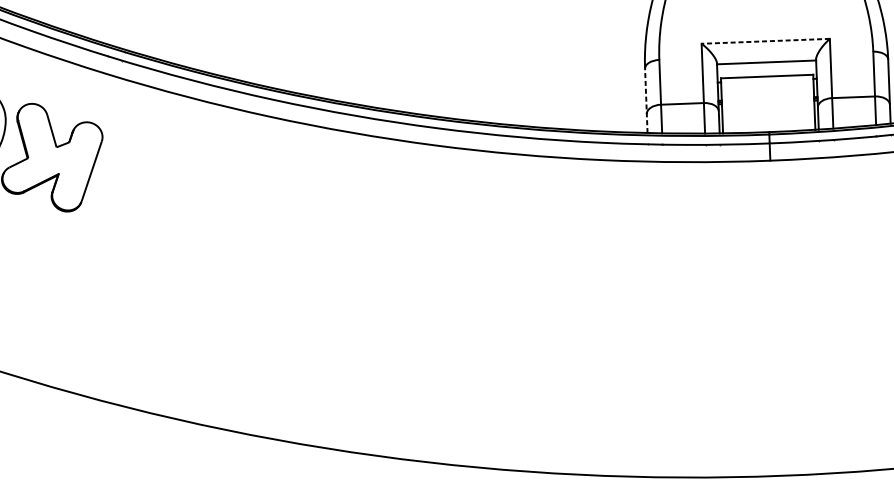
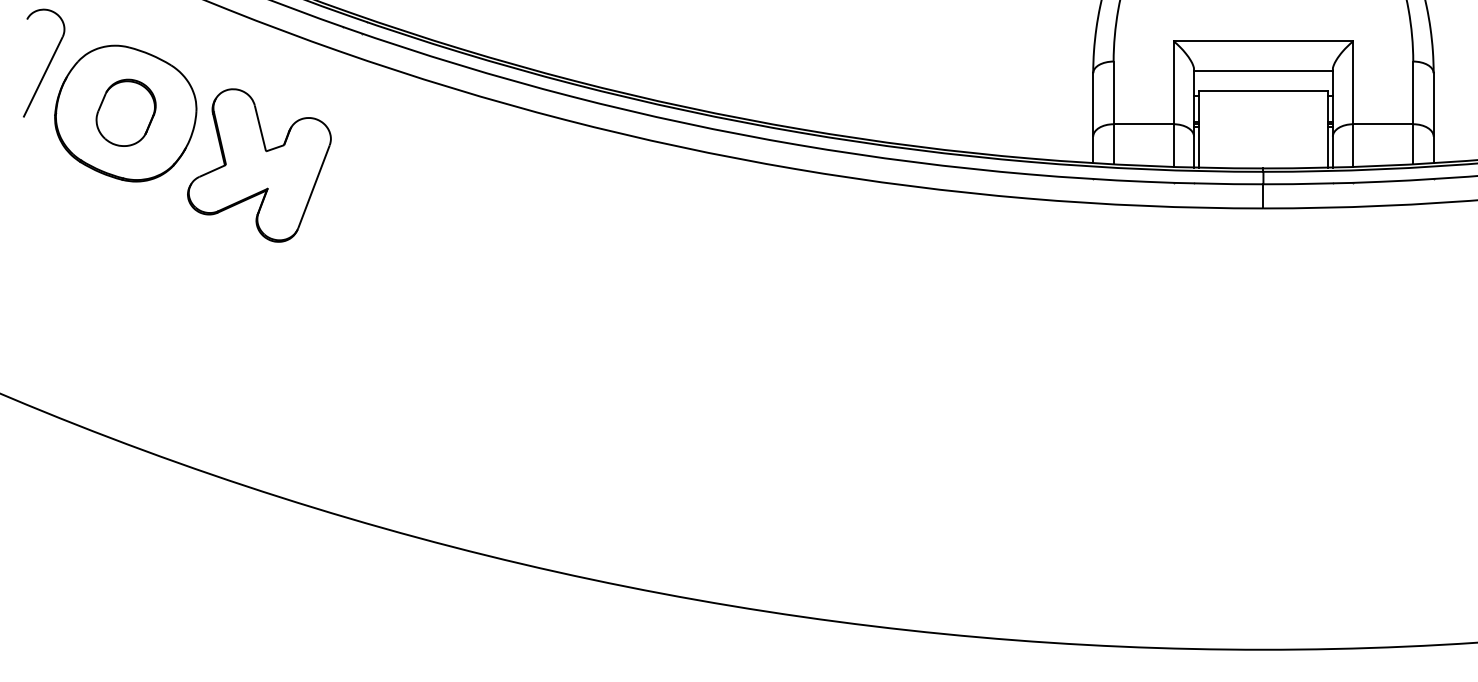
line: (765, 41) -> (1263, 41), dashed -> solid
line: (646, 100) -> (1093, 117), dashed -> solid

